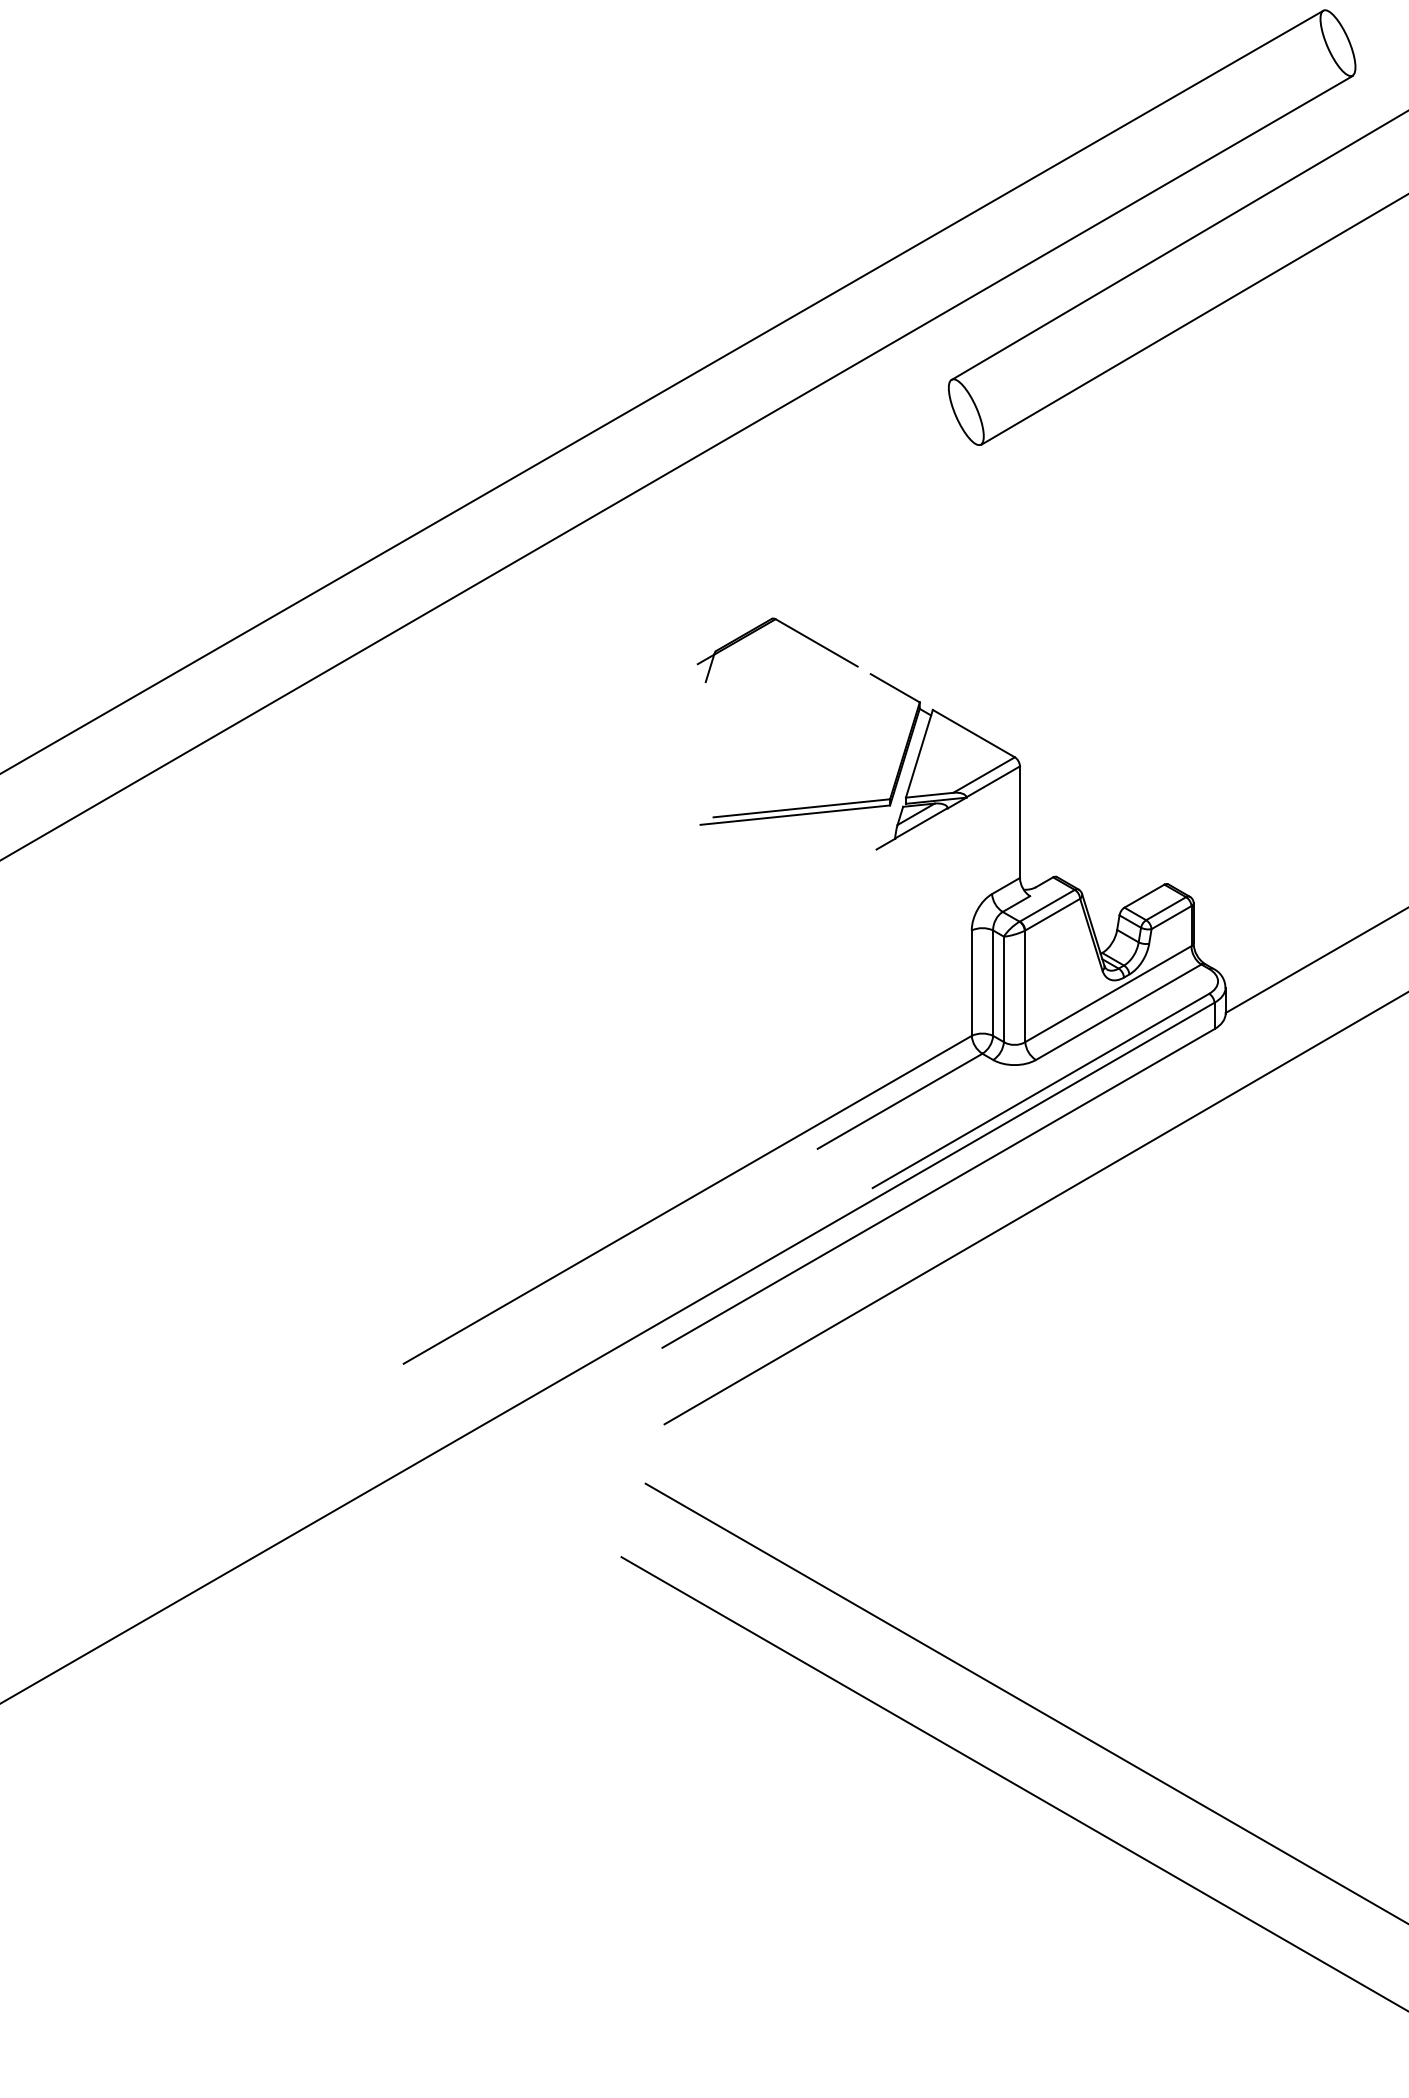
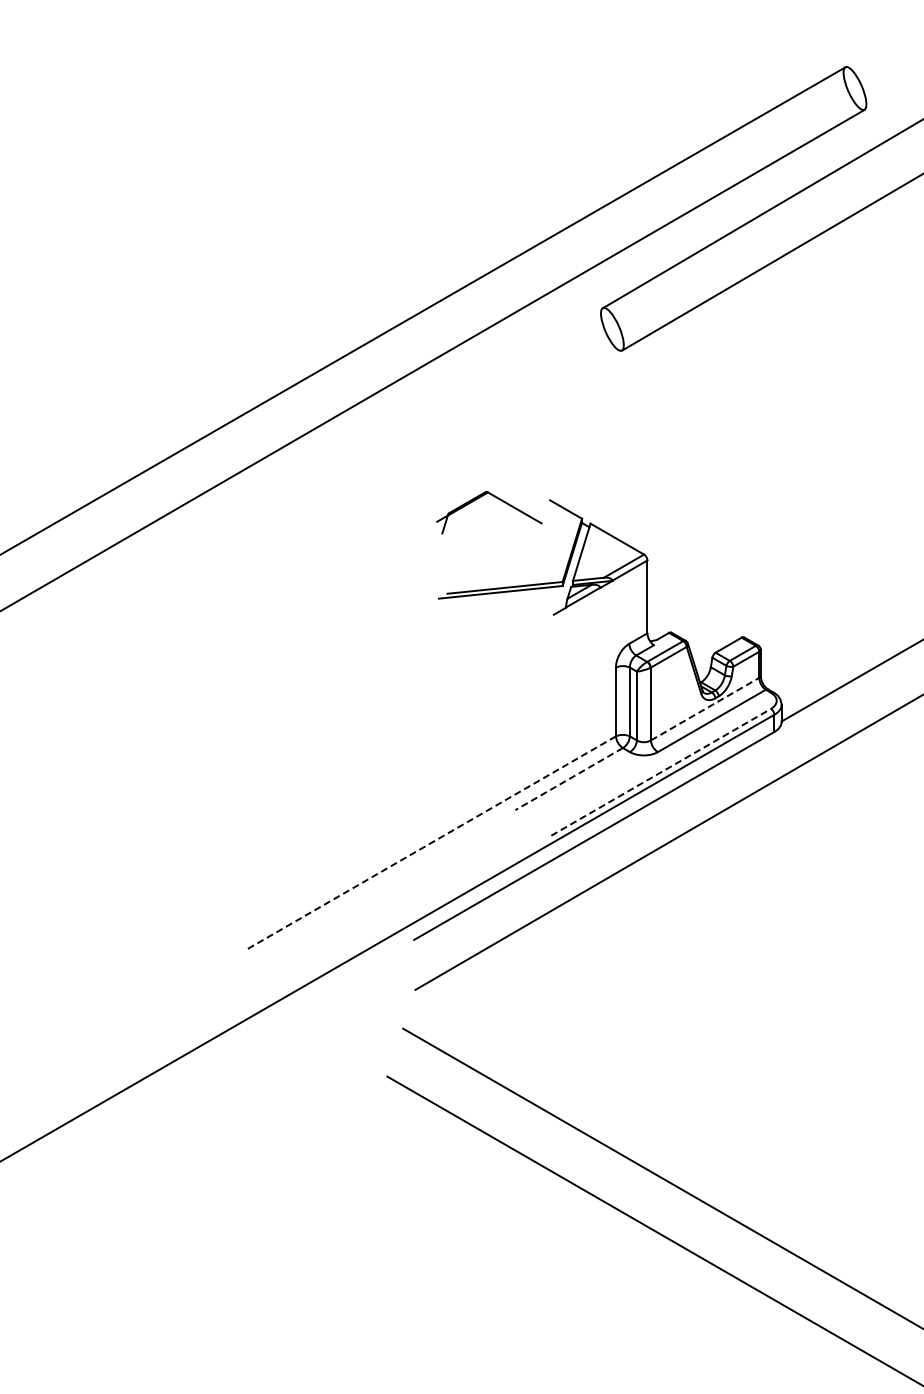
part: (793, 631) -> (499, 500), moved
line: (1108, 994) -> (705, 709), solid -> dashed
line: (1041, 1091) -> (661, 772), solid -> dashed
line: (899, 1101) -> (568, 779), solid -> dashed
line: (687, 1199) -> (430, 843), solid -> dashed

